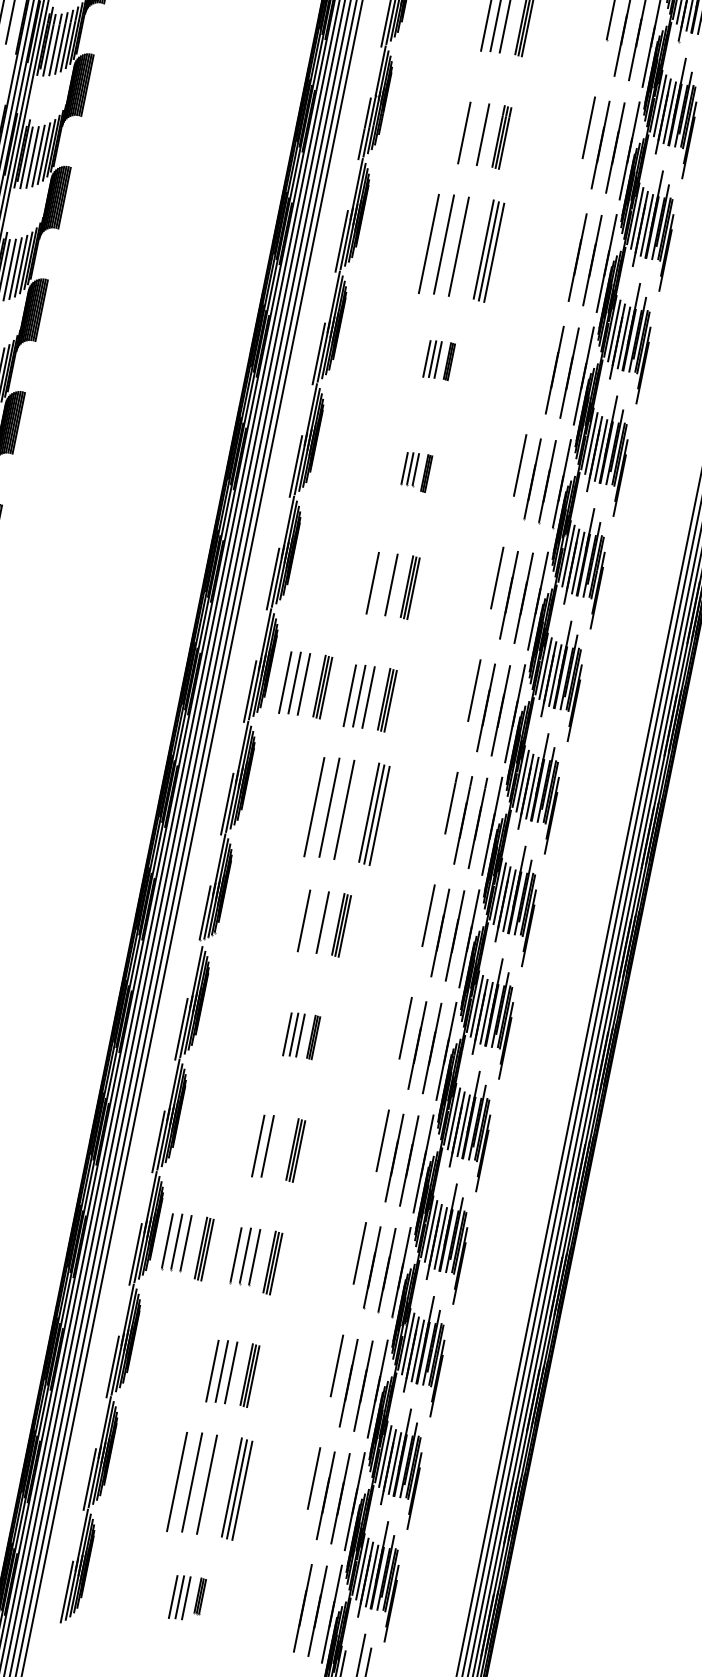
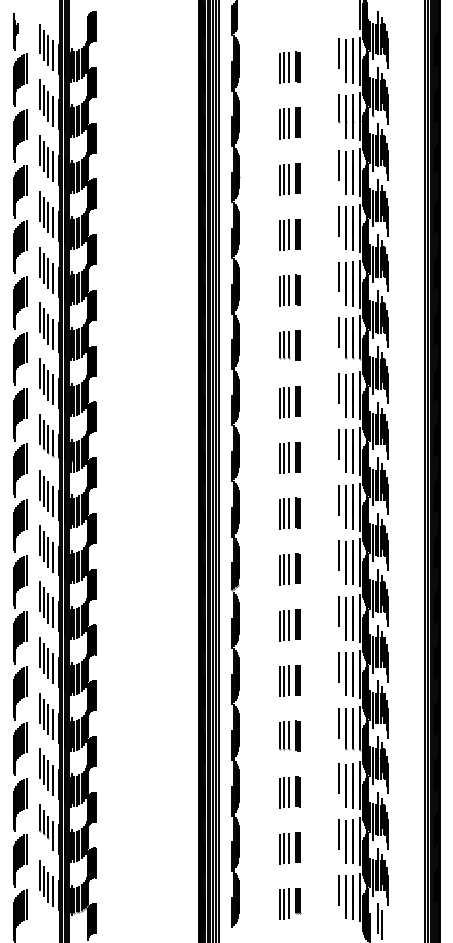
line: (474, 131) -> (284, 178), added
line: (566, 238) -> (338, 220), added
part: (461, 246) -> (289, 234), size x0.62
line: (543, 351) -> (338, 276), added
part: (438, 360) -> (289, 290), size x1.67
part: (415, 471) -> (289, 345), size x1.67
line: (382, 582) -> (284, 401), added
part: (305, 684) -> (257, 457), removed
part: (346, 810) -> (289, 513), size x0.62
line: (313, 921) -> (284, 569), added
part: (300, 1036) -> (289, 625), size x1.43
line: (276, 1146) -> (288, 680), added
part: (187, 1244) -> (255, 735), removed
part: (209, 1486) -> (289, 848), size x0.62
line: (291, 1589) -> (338, 889), added
part: (188, 1597) -> (290, 903), size x1.43

